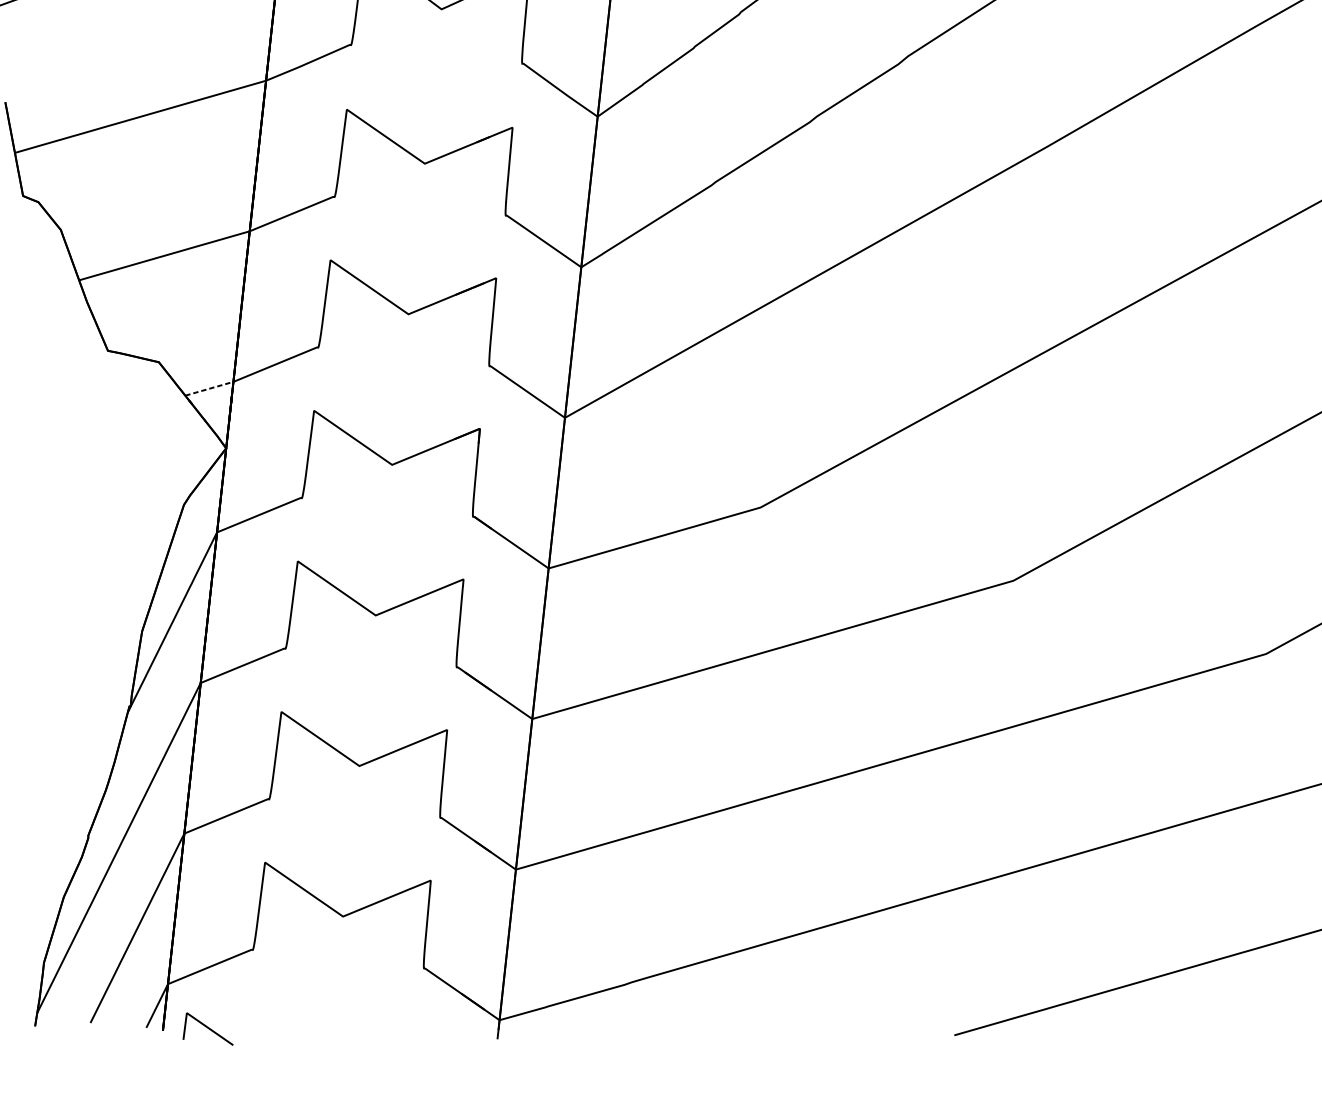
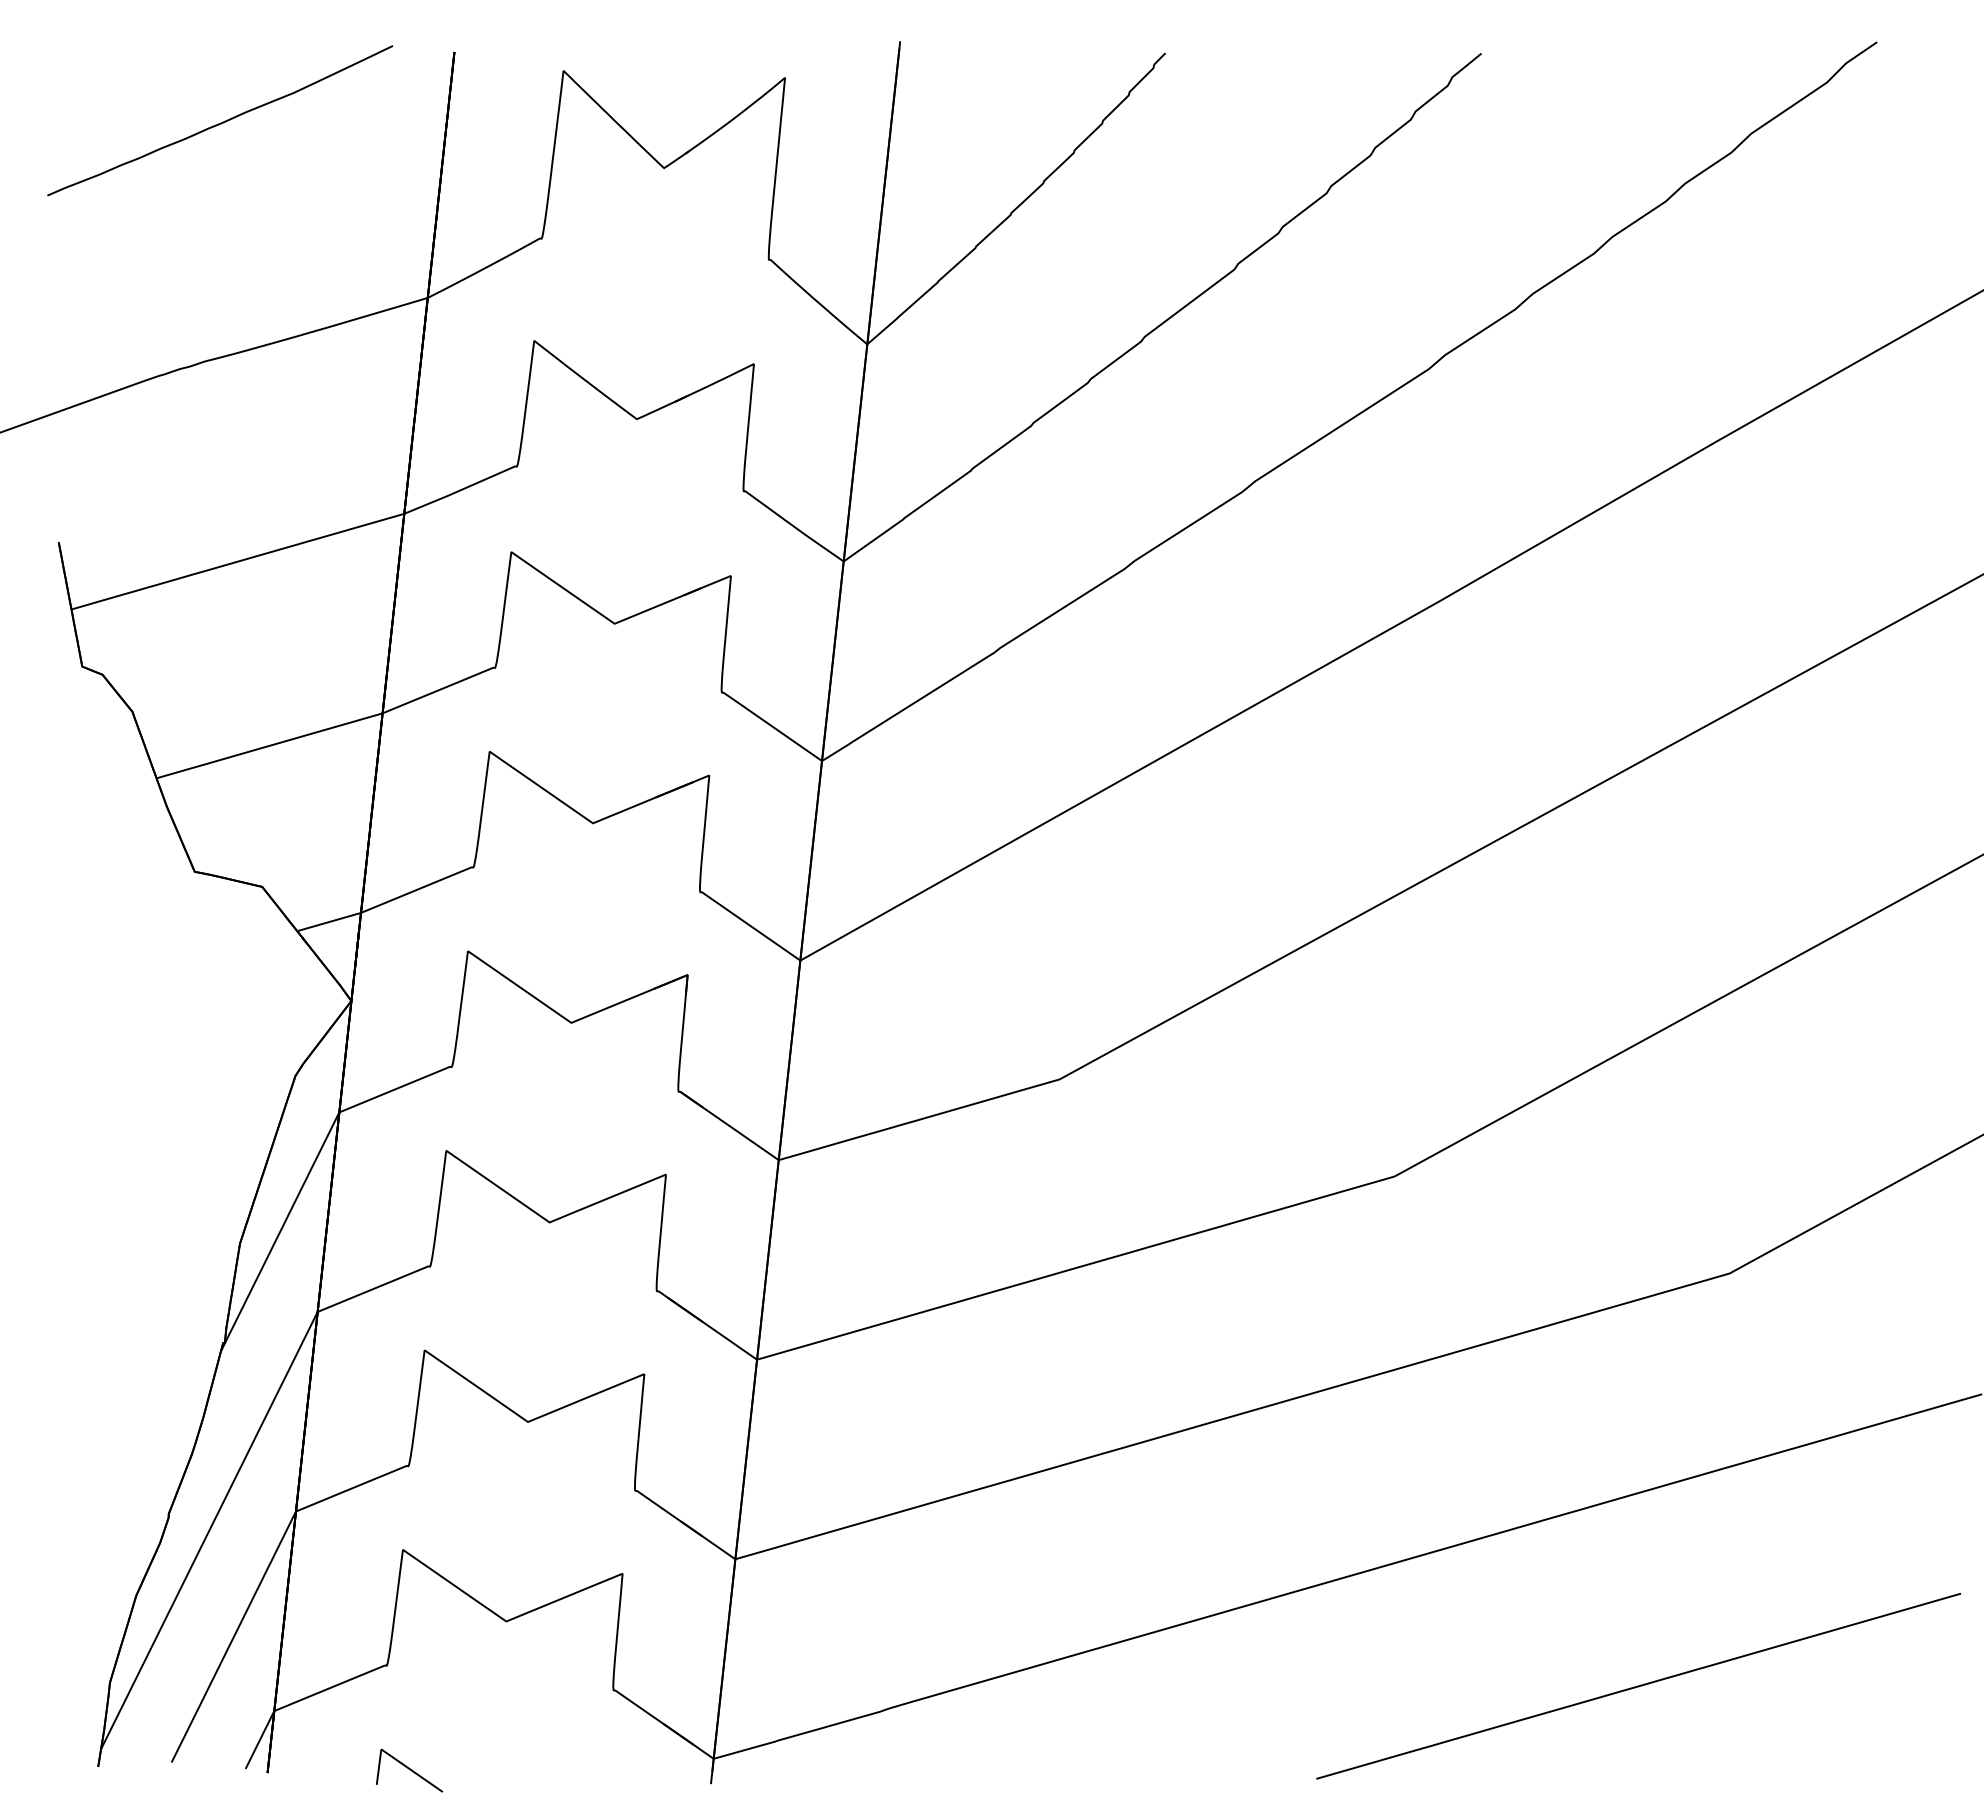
line: (208, 389) -> (328, 922), dashed -> solid
line: (208, 1029) -> (409, 1770), moved

